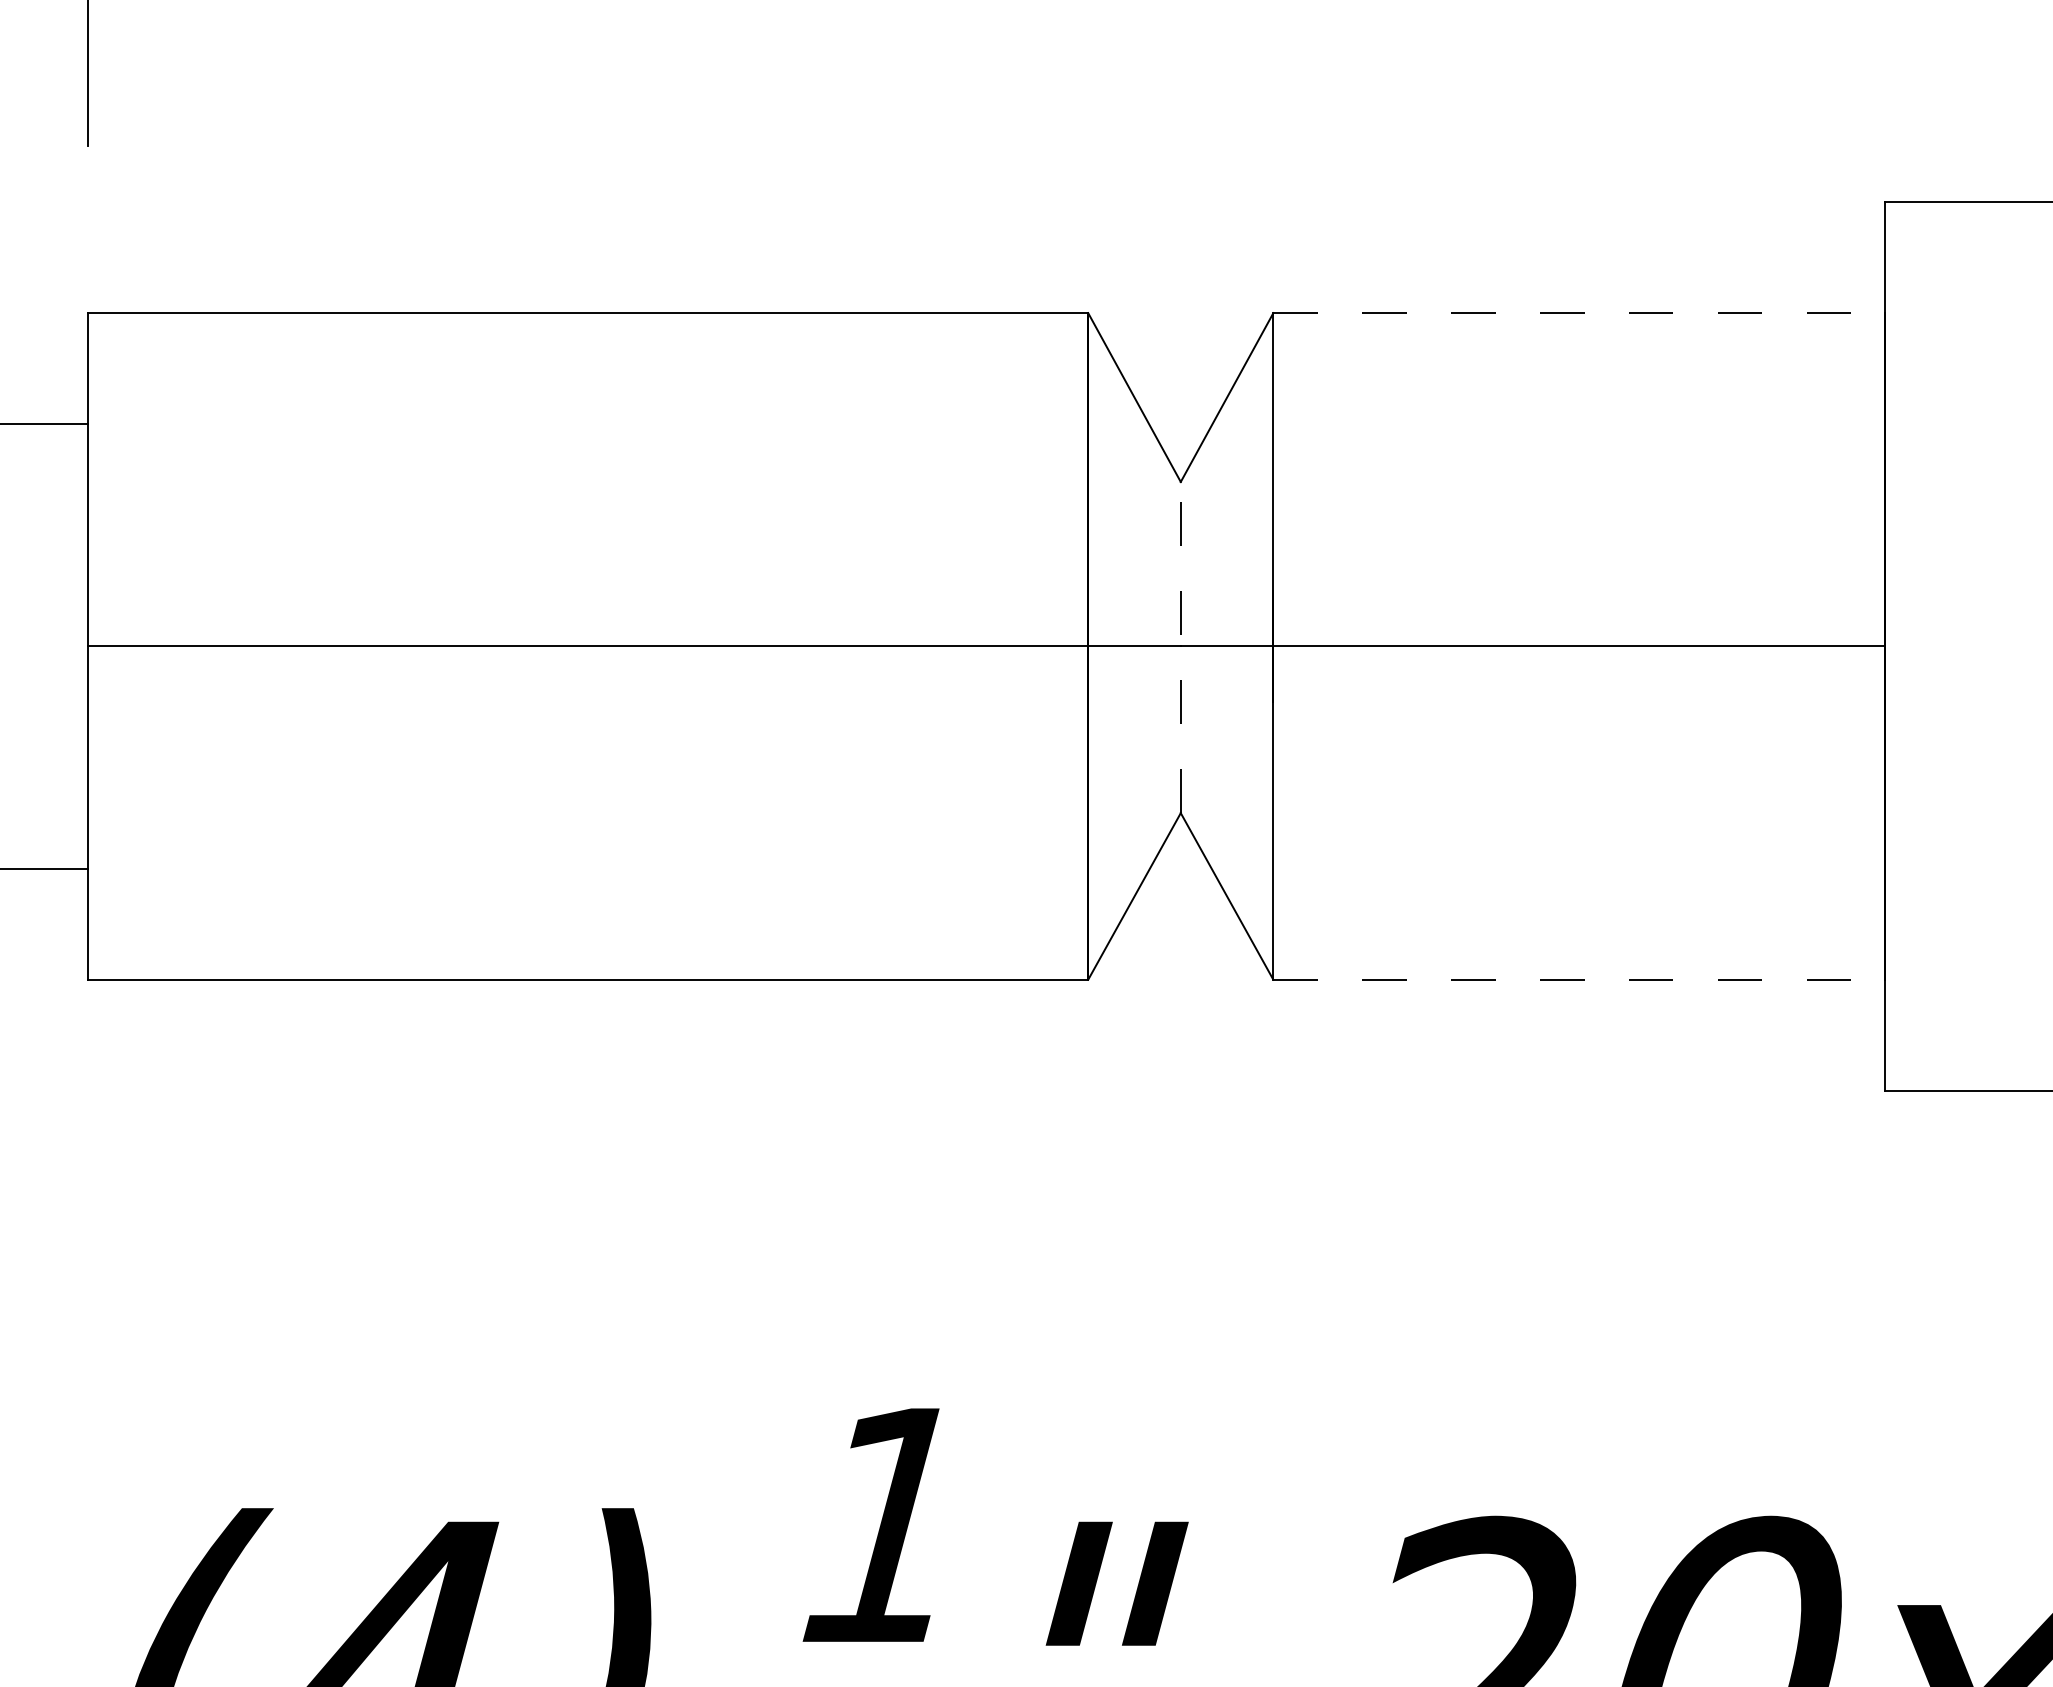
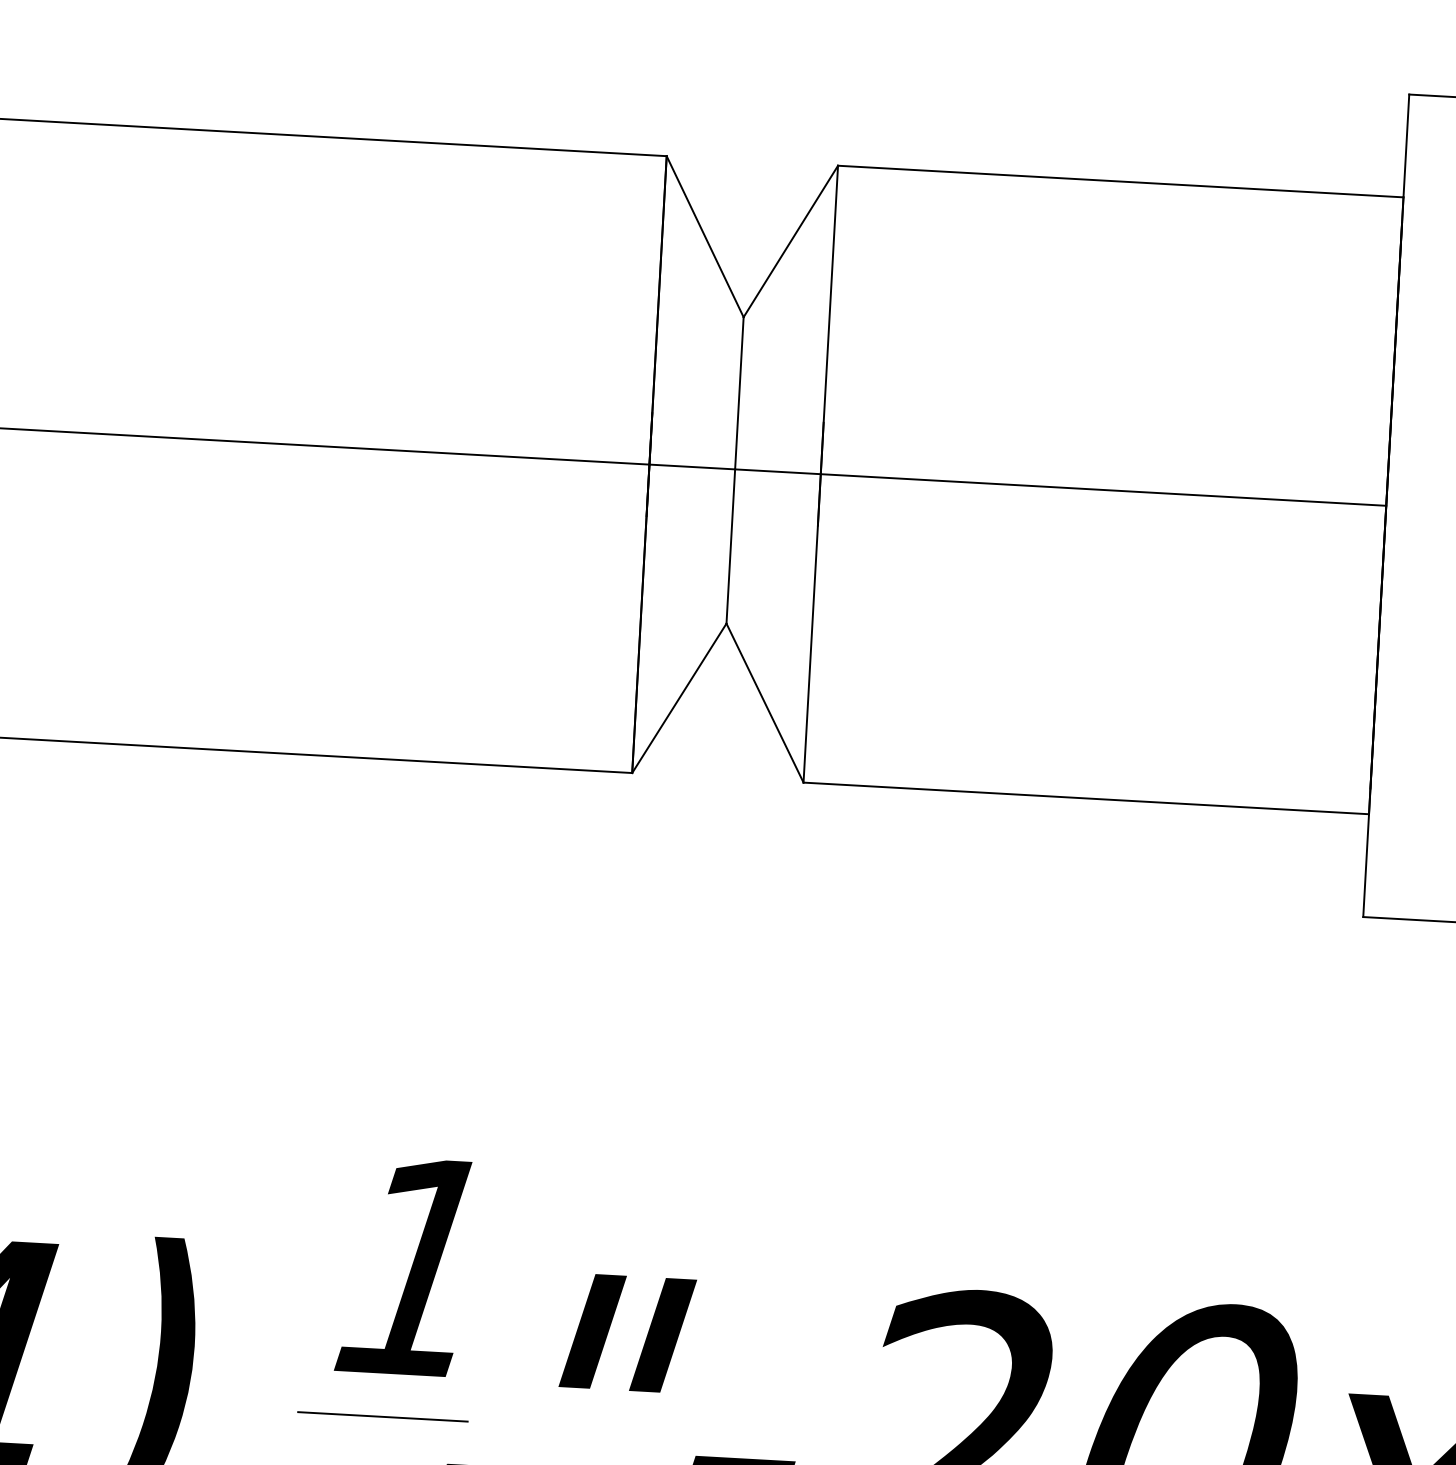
line: (1578, 313) -> (1120, 181), dashed -> solid
line: (1180, 647) -> (734, 470), dashed -> solid
line: (1578, 979) -> (1085, 798), dashed -> solid

